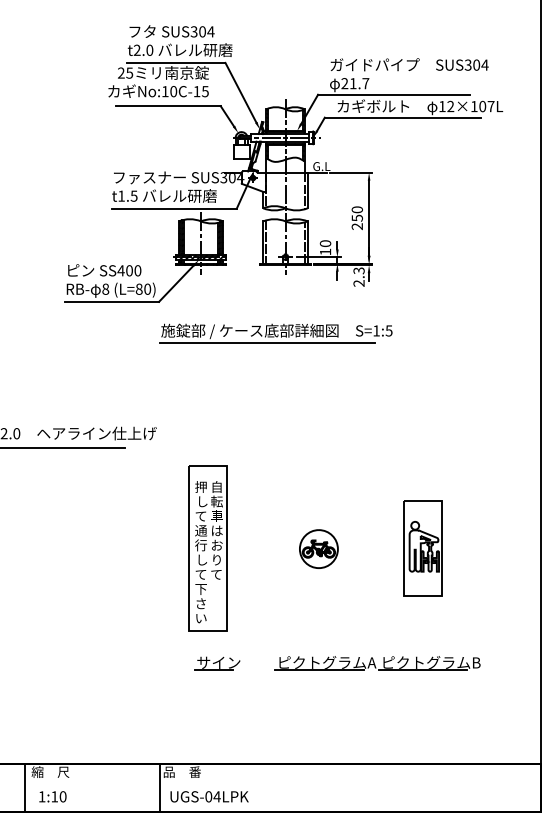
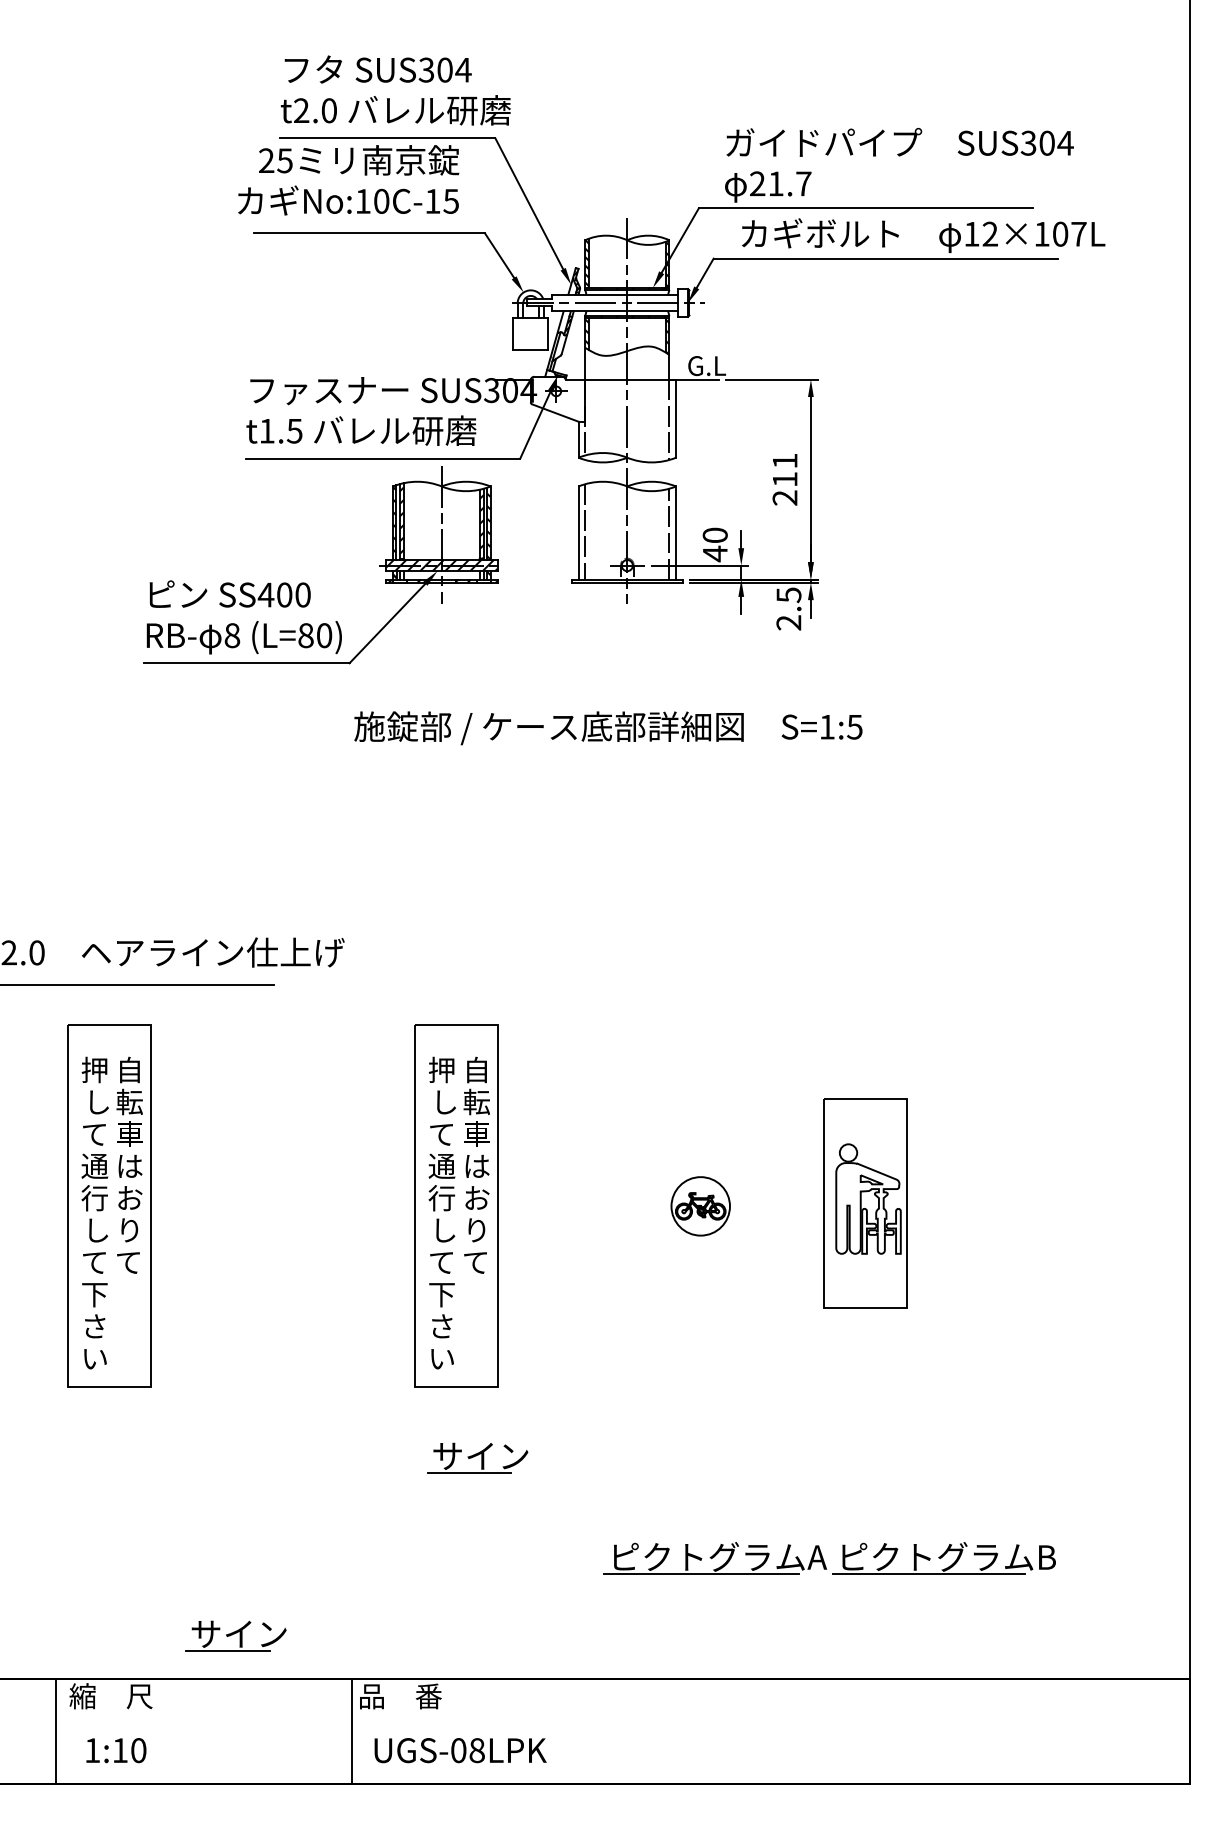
text: (356, 213) -> (783, 469), 250 -> 211
text: (325, 251) -> (715, 552), 10 -> 40
text: (358, 270) -> (787, 594), 2.3 -> 2.5
line: (267, 343) -> (587, 754), removed
part: (49, 548) -> (108, 1205), added
part: (318, 548) -> (699, 1205), size x0.7
part: (422, 548) -> (864, 1202), moved
part: (377, 663) -> (829, 1558), moved
part: (107, 744) -> (236, 1635), added
text: (216, 796) -> (475, 1749), UGS-04LPK -> UGS-08LPK

